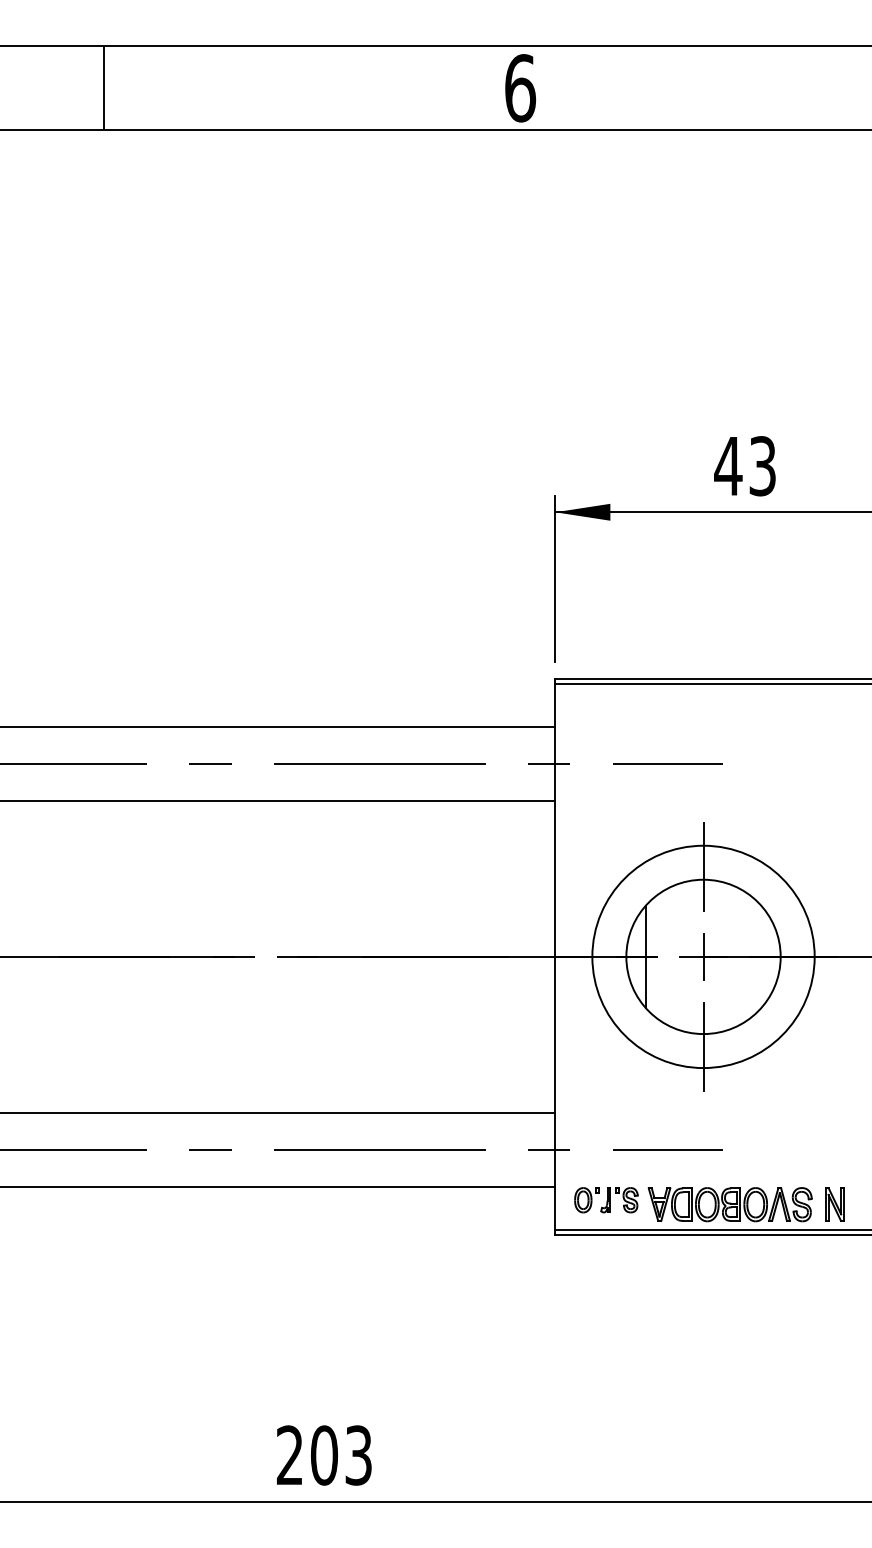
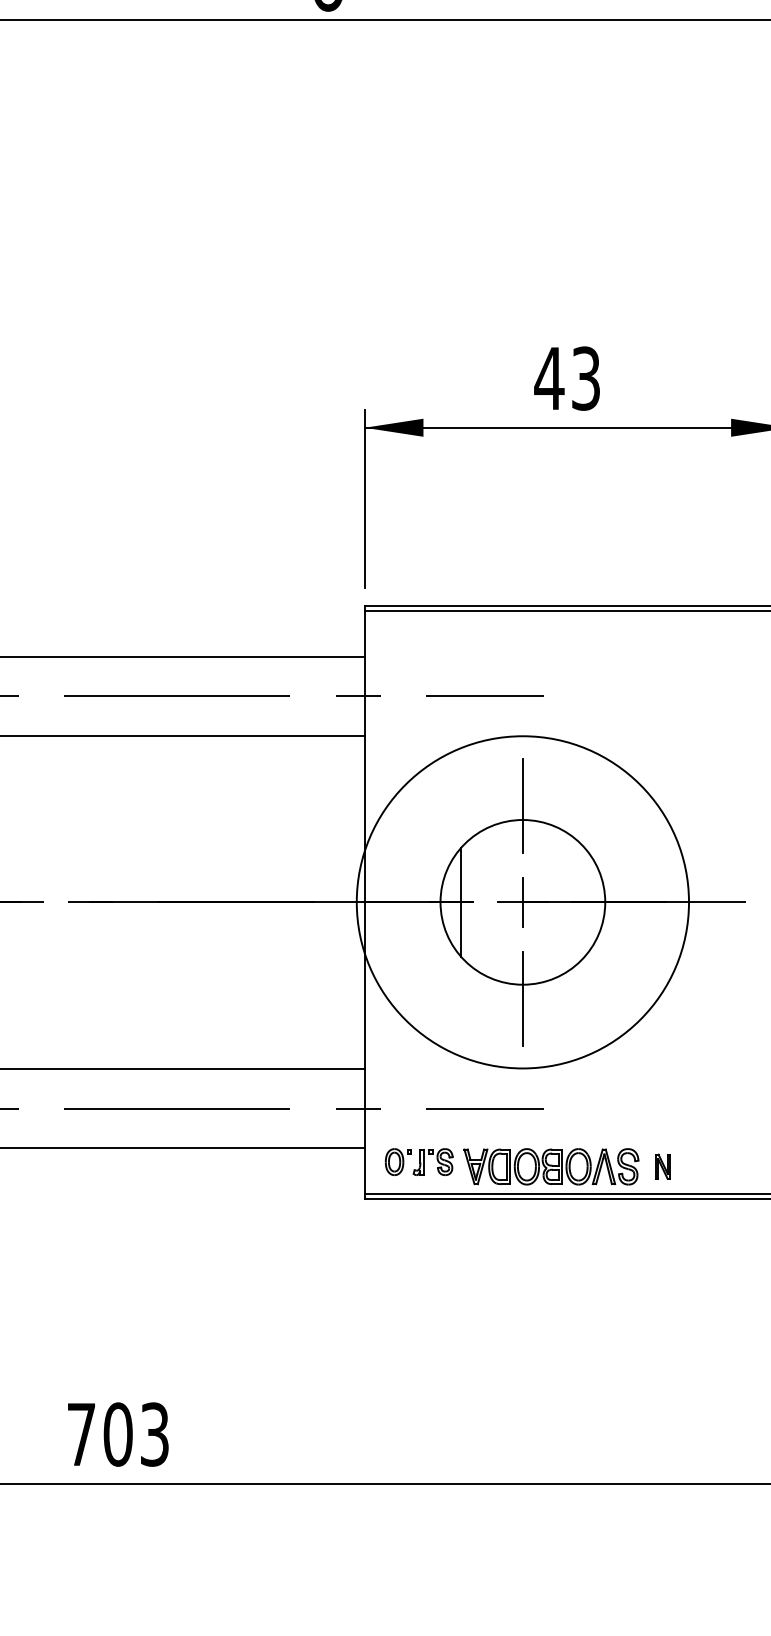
circle: (703, 956) -> (522, 901), size x1.4
part: (834, 1204) -> (662, 1166), size x0.7
text: (289, 1454) -> (80, 1433), 203 -> 703

